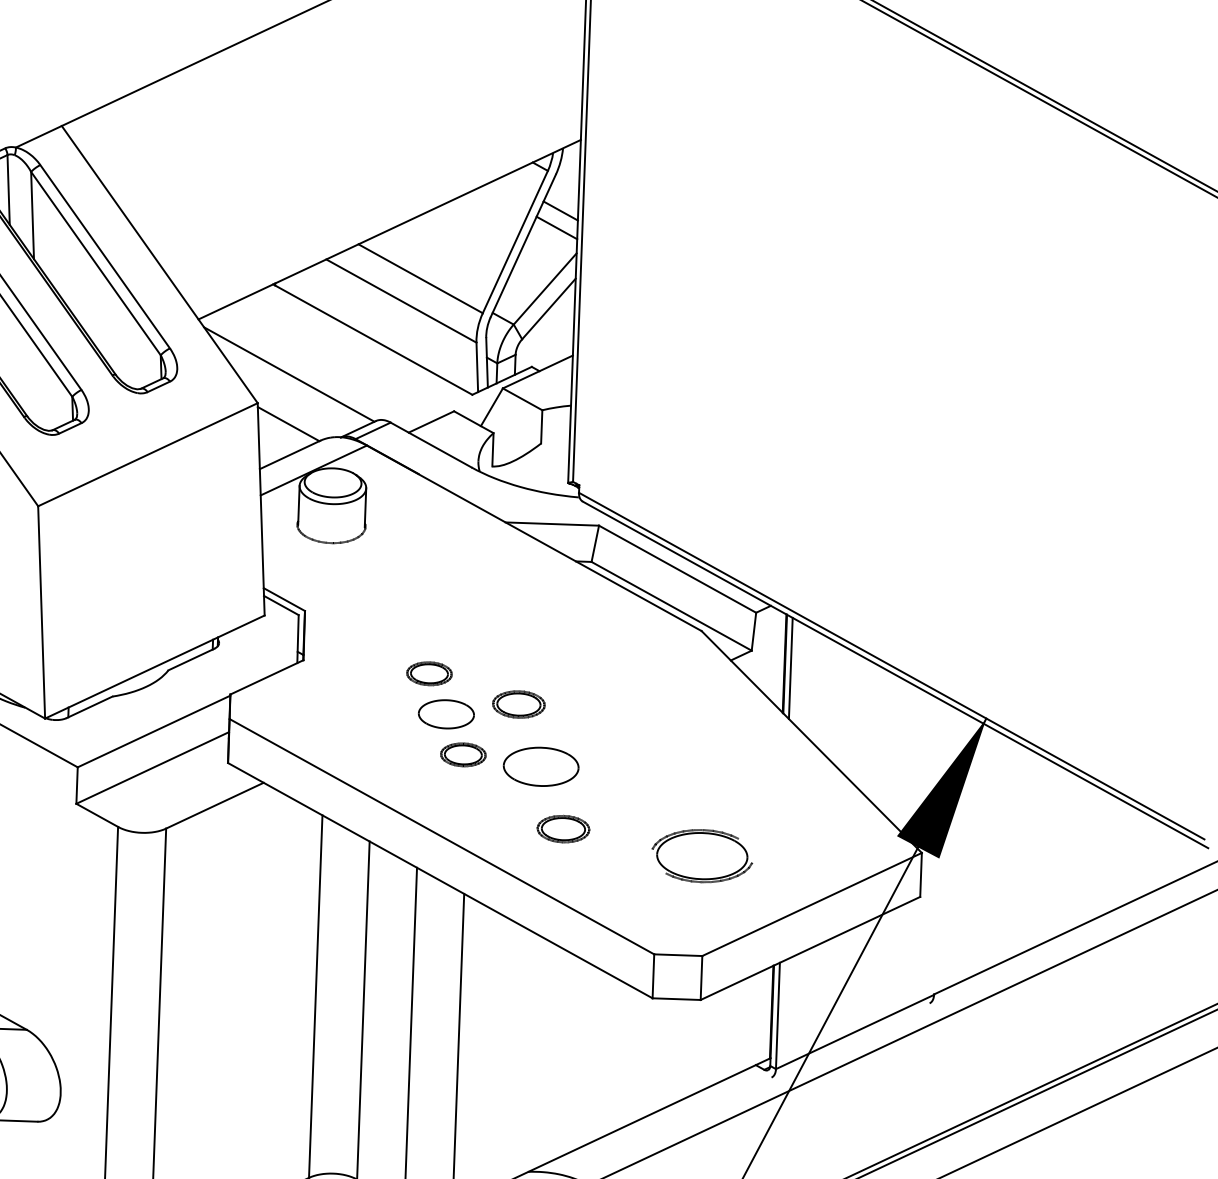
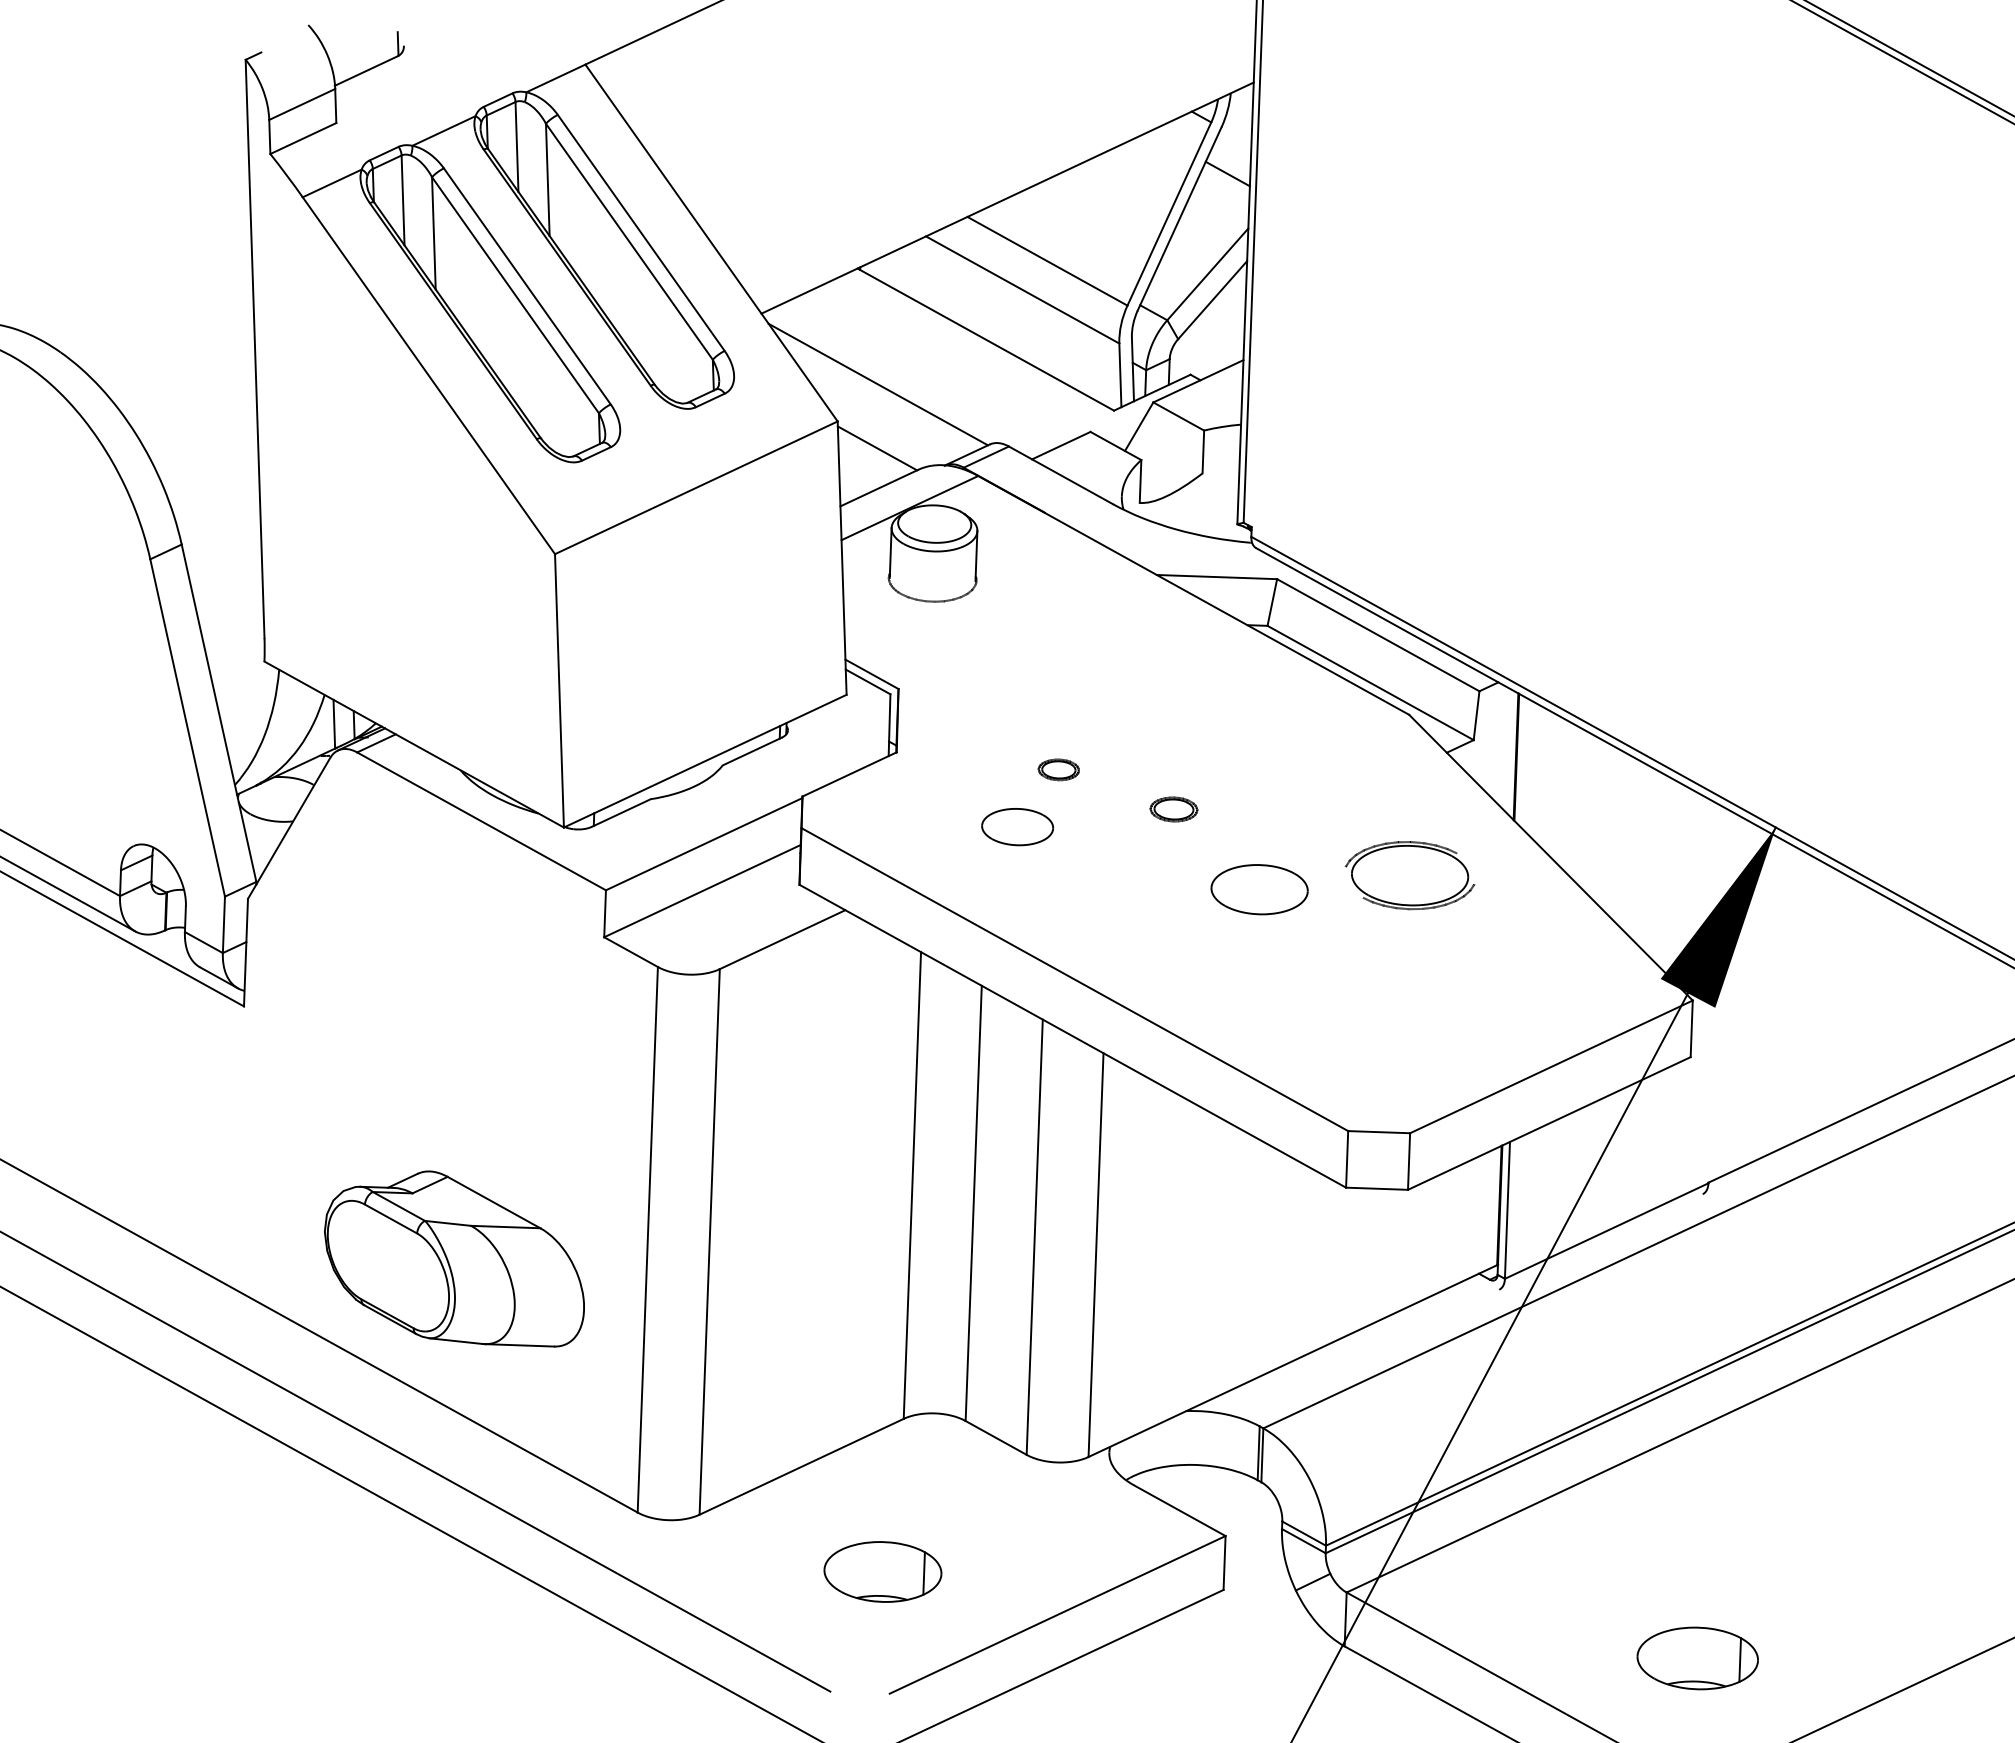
line: (556, 227) -> (1222, 195), removed
line: (790, 668) -> (1523, 762), removed
part: (429, 673) -> (1058, 769), size x0.7
part: (518, 704) -> (1173, 809), size x0.7
part: (446, 714) -> (1017, 827), moved
part: (463, 754) -> (1102, 873), removed
part: (541, 766) -> (1259, 889), moved
part: (563, 828) -> (1231, 969), removed
part: (701, 856) -> (1409, 875), moved

